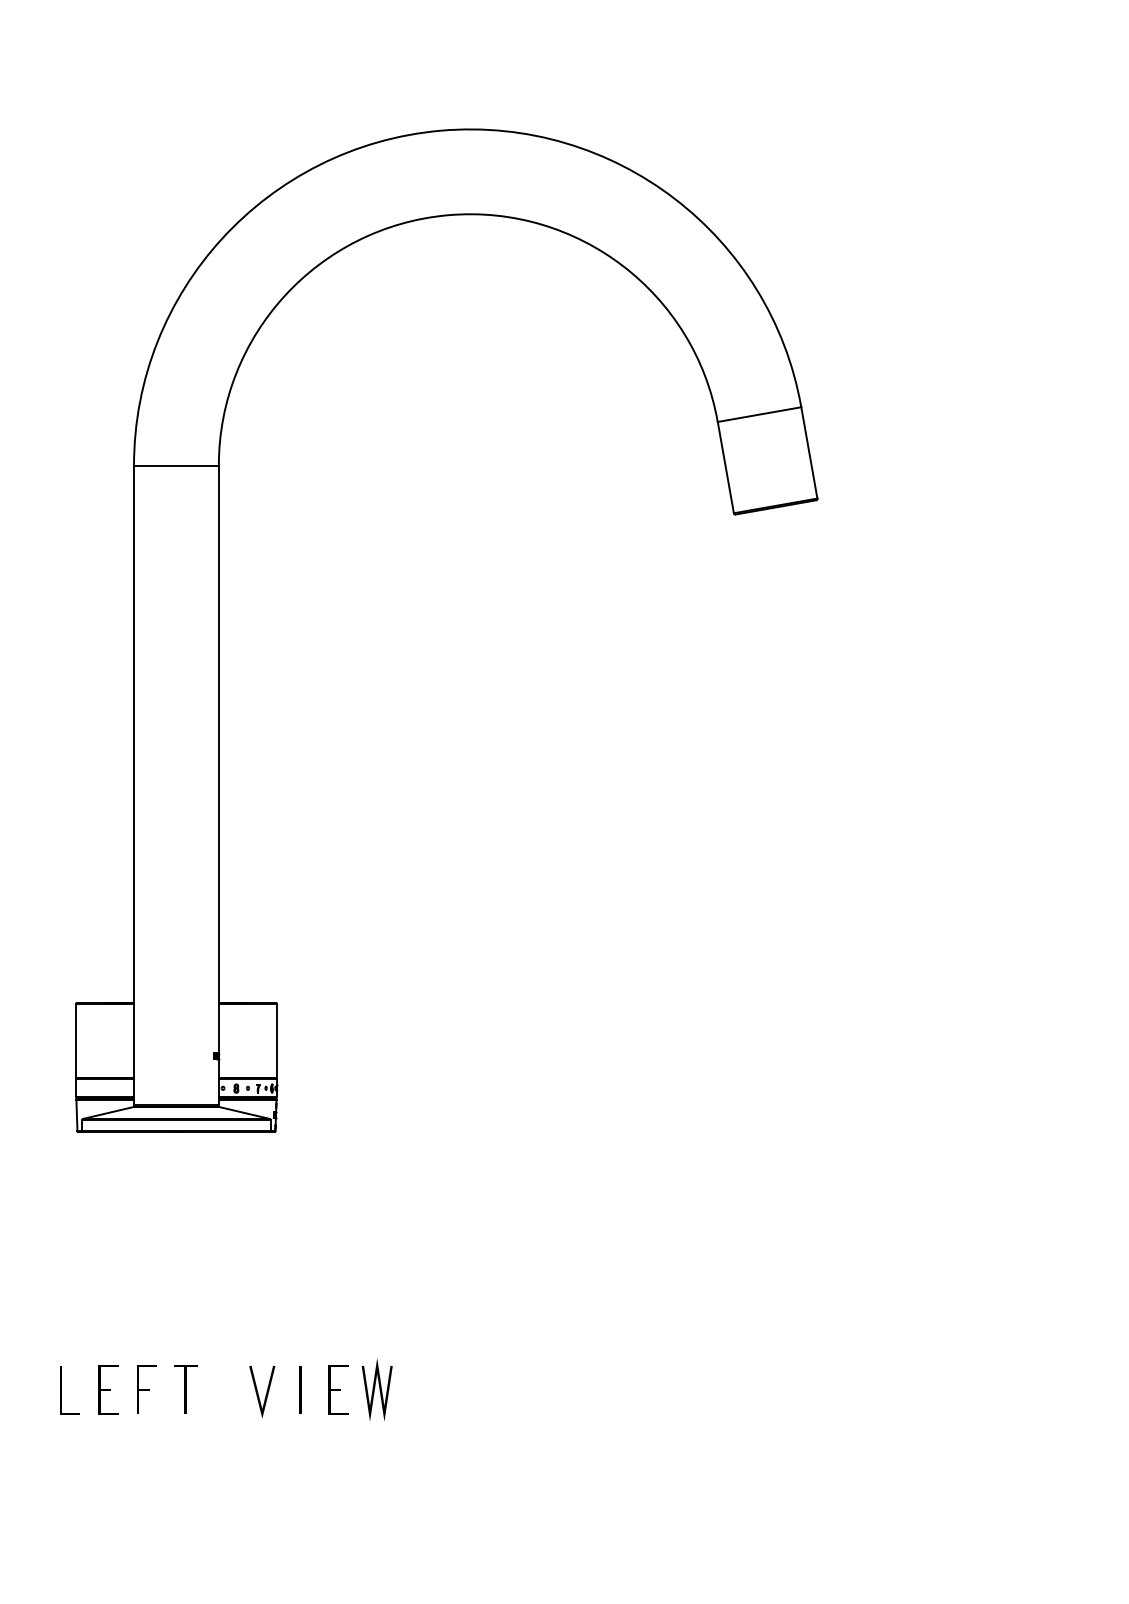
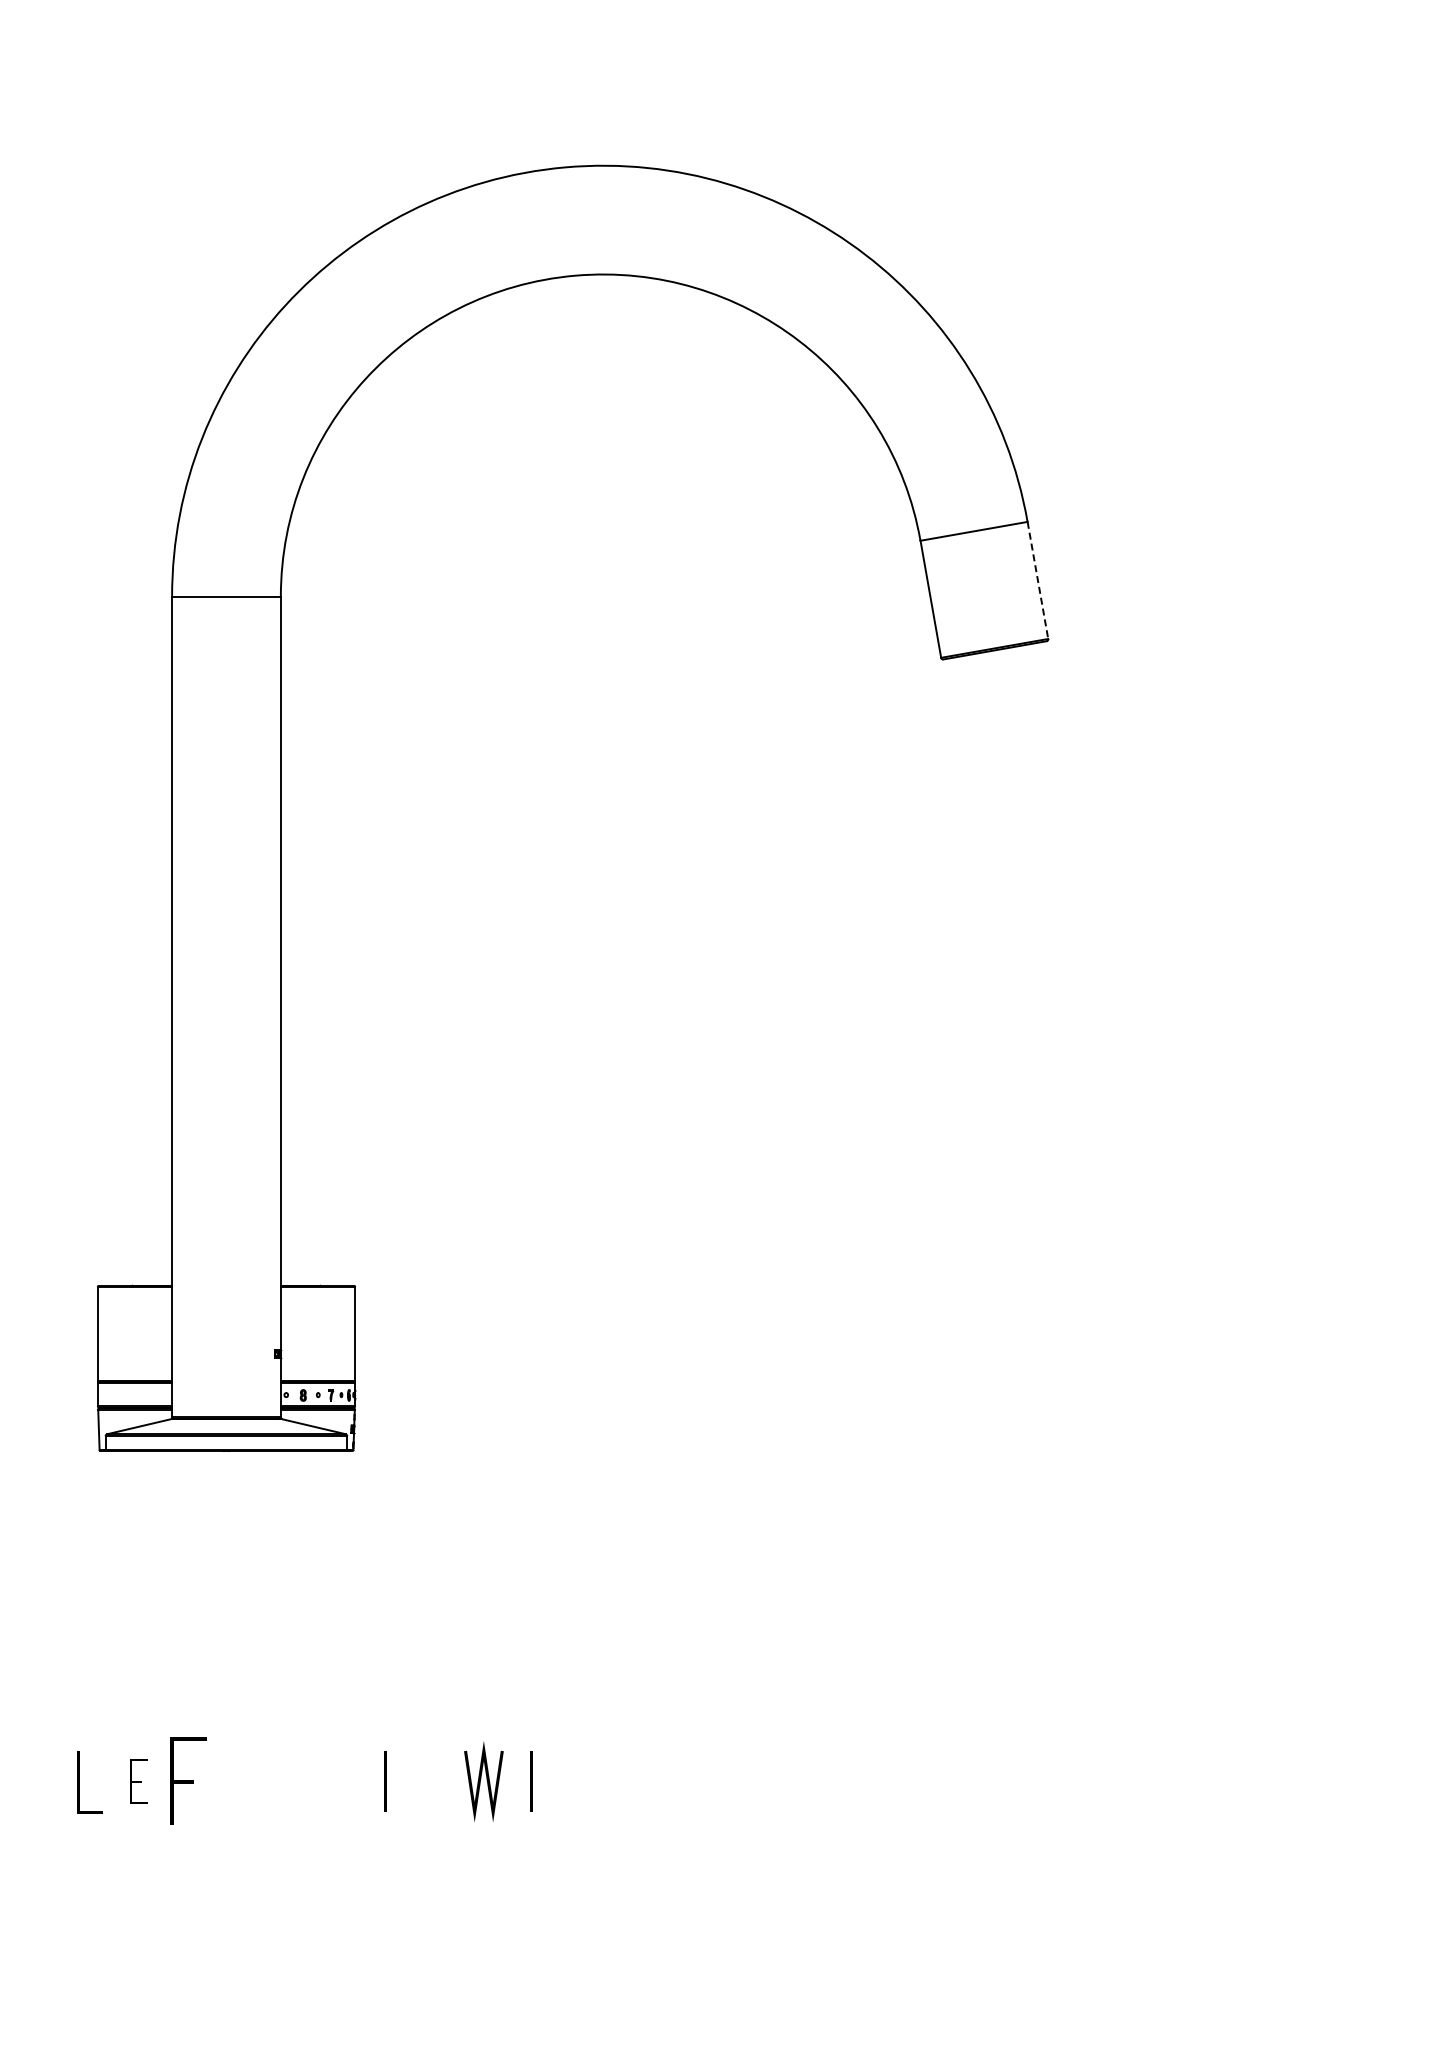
line: (809, 452) -> (1038, 580), solid -> dashed
part: (146, 1388) -> (188, 1780), size x1.4
part: (185, 1388) -> (238, 1780), removed
part: (107, 1389) -> (138, 1781), size x0.7
part: (337, 1389) -> (433, 1781), removed
line: (414, 1389) -> (531, 1781), added
line: (258, 1392) -> (331, 1784), removed

